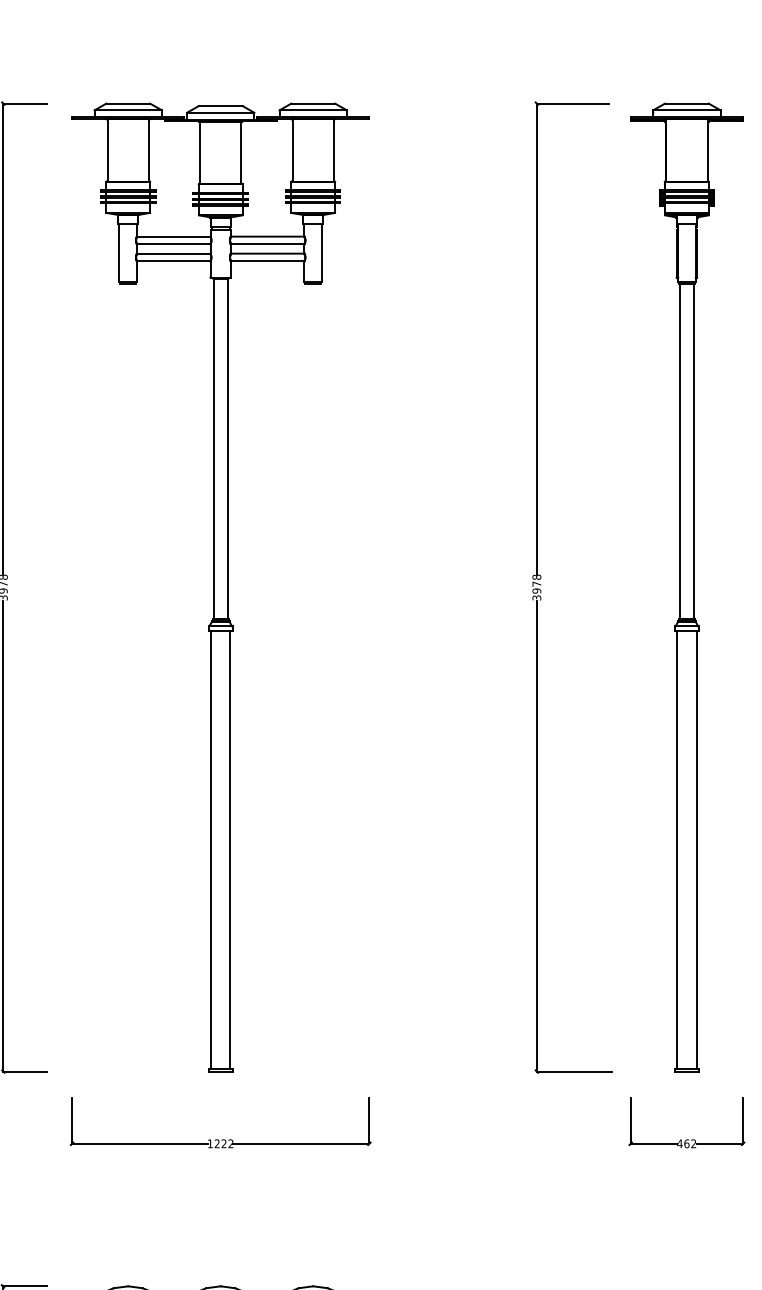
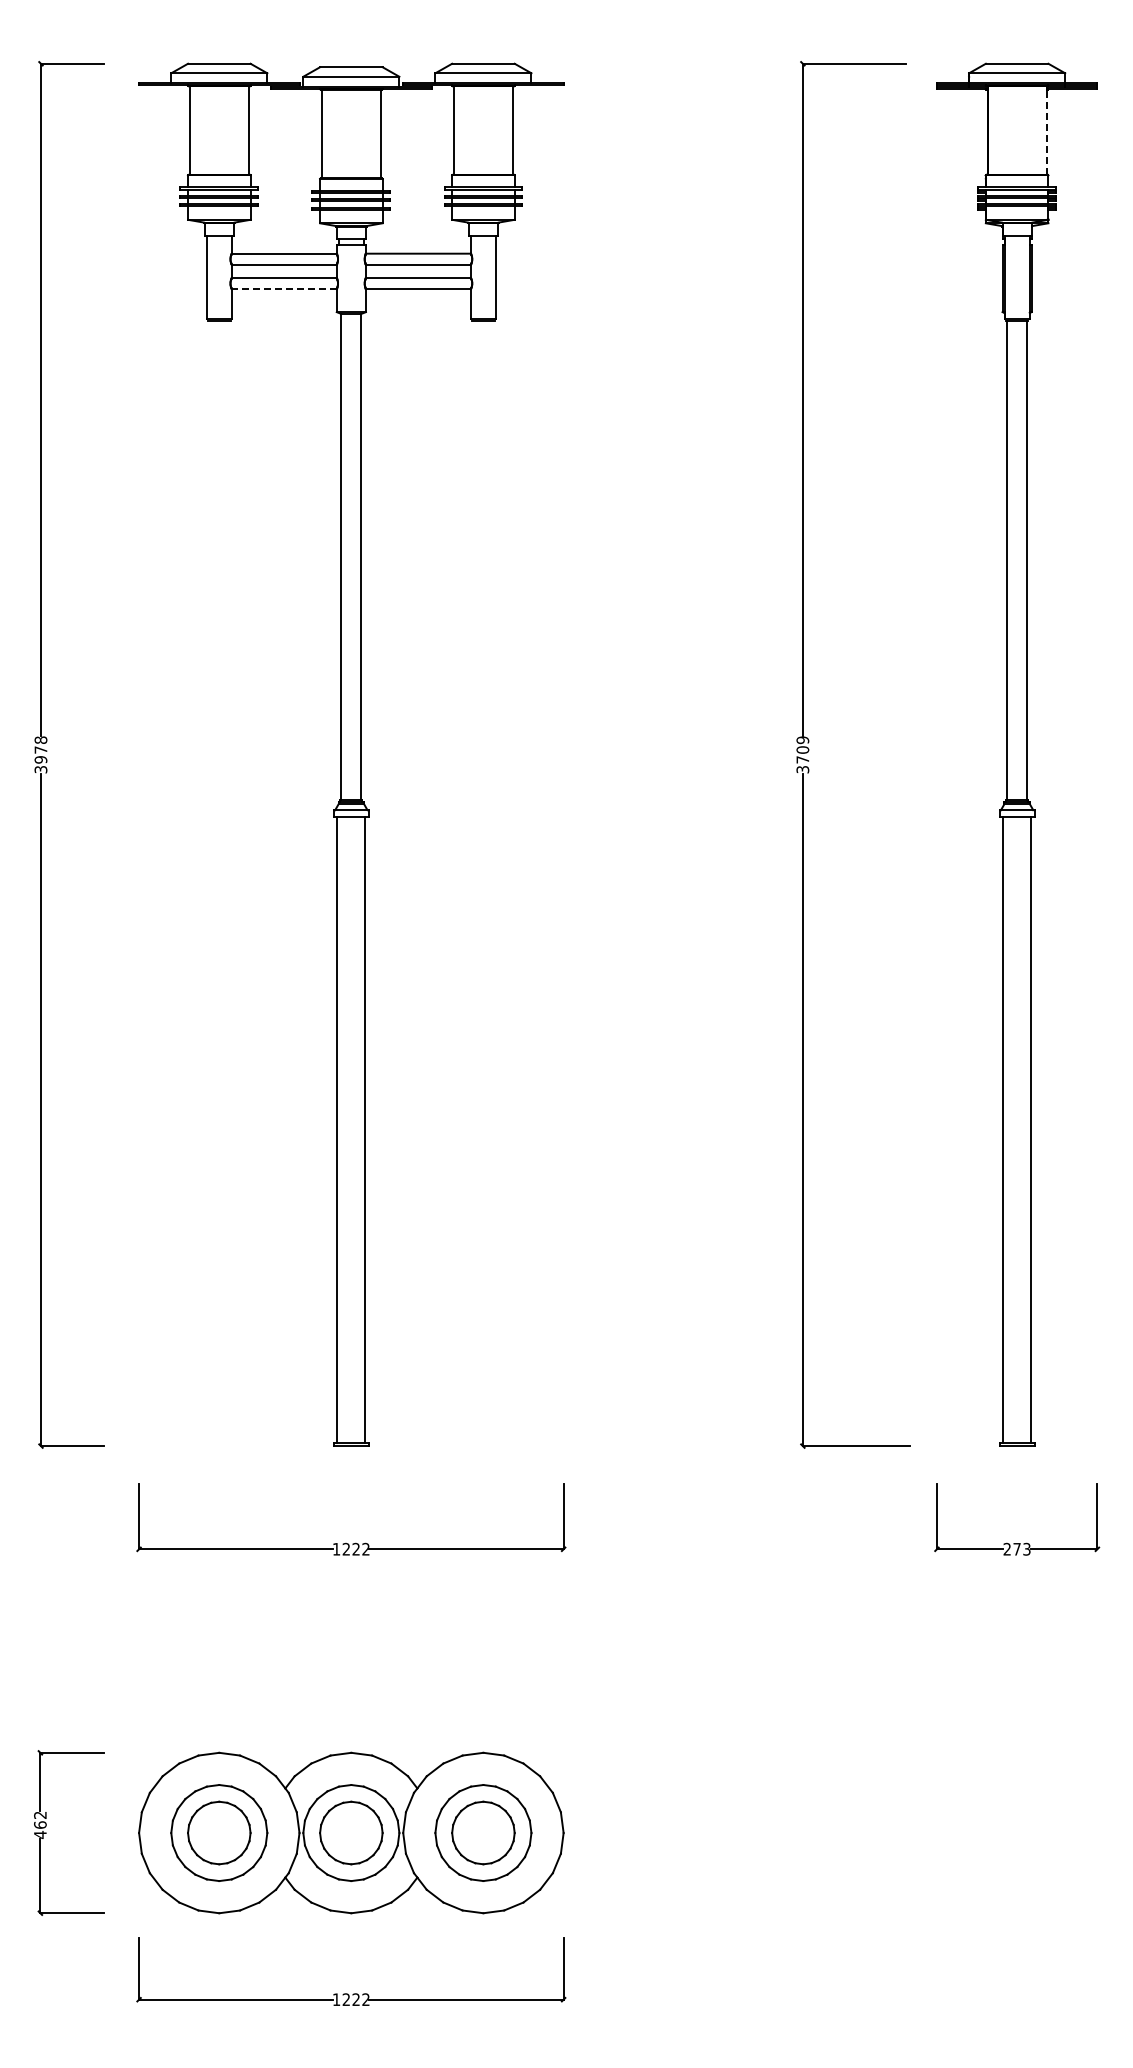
line: (707, 151) -> (1046, 132), solid -> dashed
line: (173, 261) -> (283, 289), solid -> dashed
text: (536, 583) -> (802, 749), 3978 -> 3709
text: (686, 1143) -> (1016, 1548), 462 -> 273

